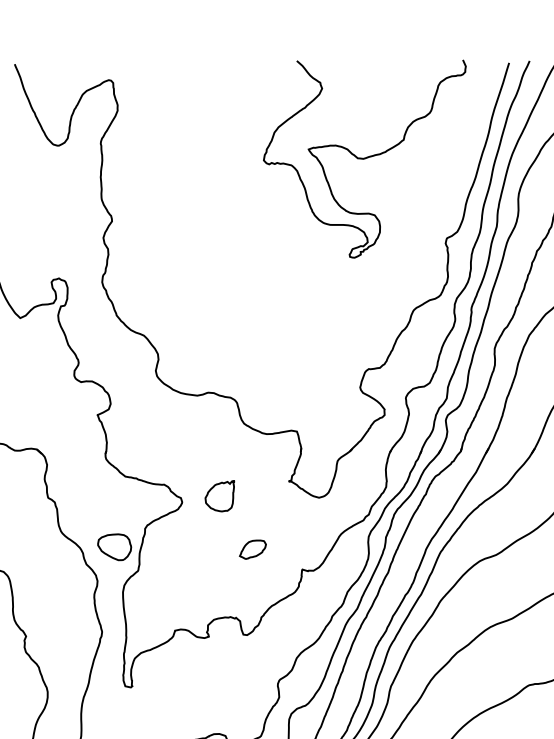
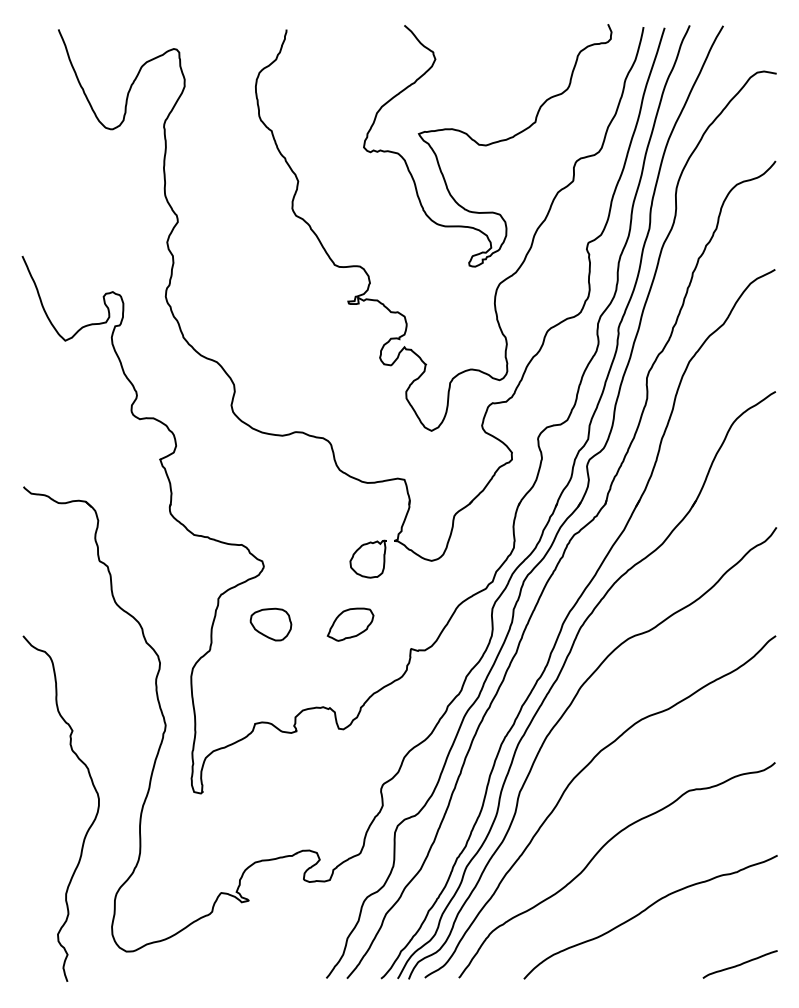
curve: (374, 270) -> (499, 282), added
part: (219, 495) -> (367, 558), moved
part: (114, 547) -> (270, 624), moved
part: (252, 549) -> (350, 624), size x1.43

